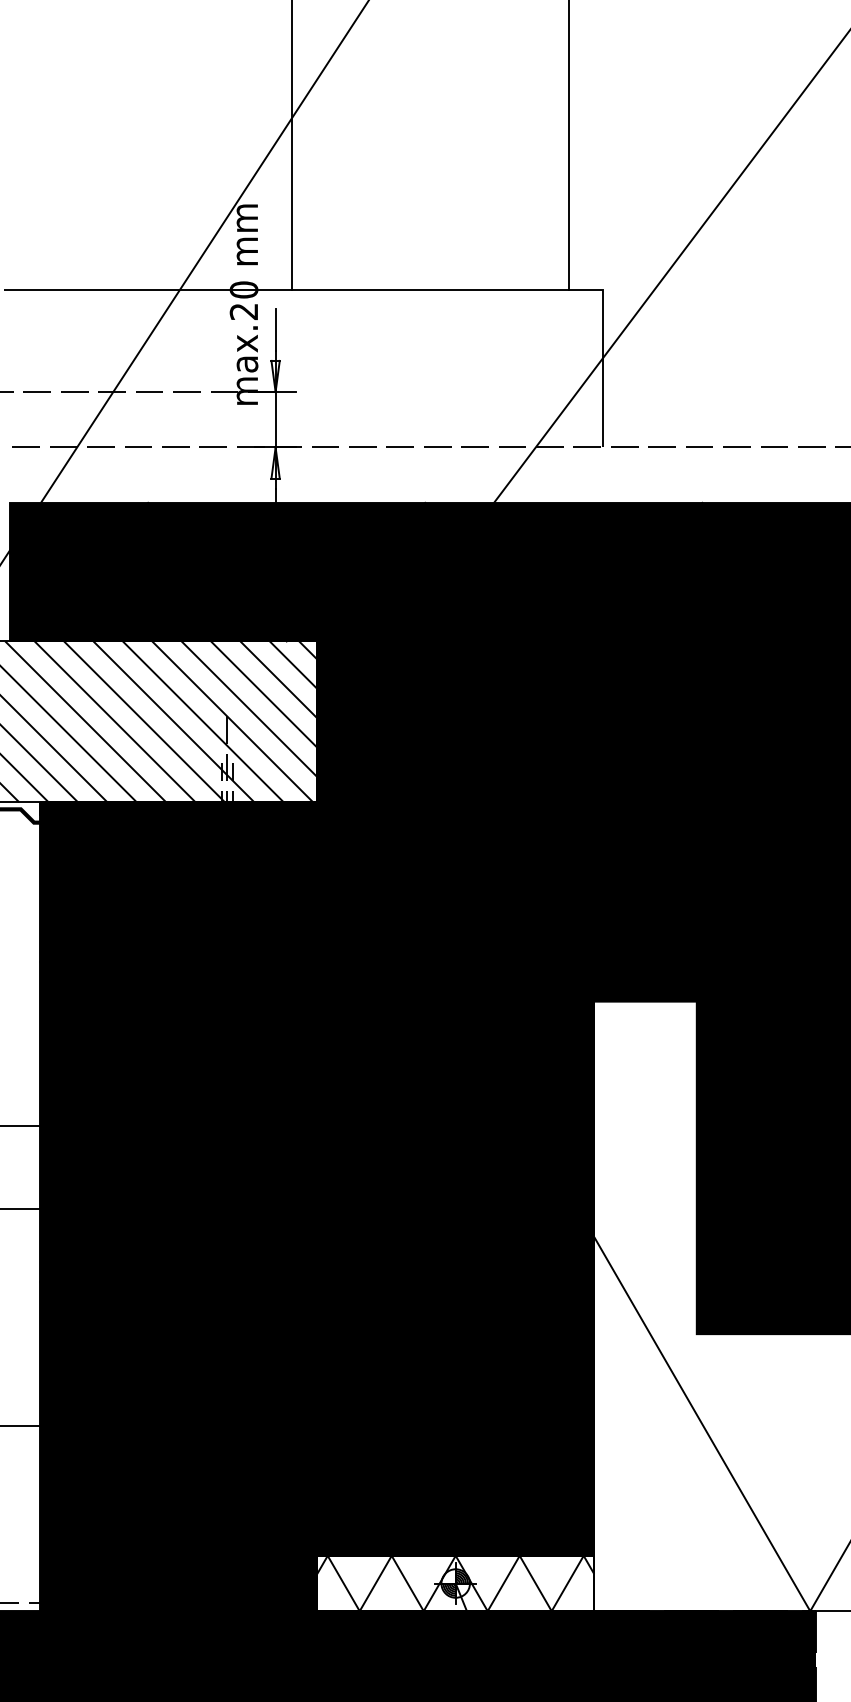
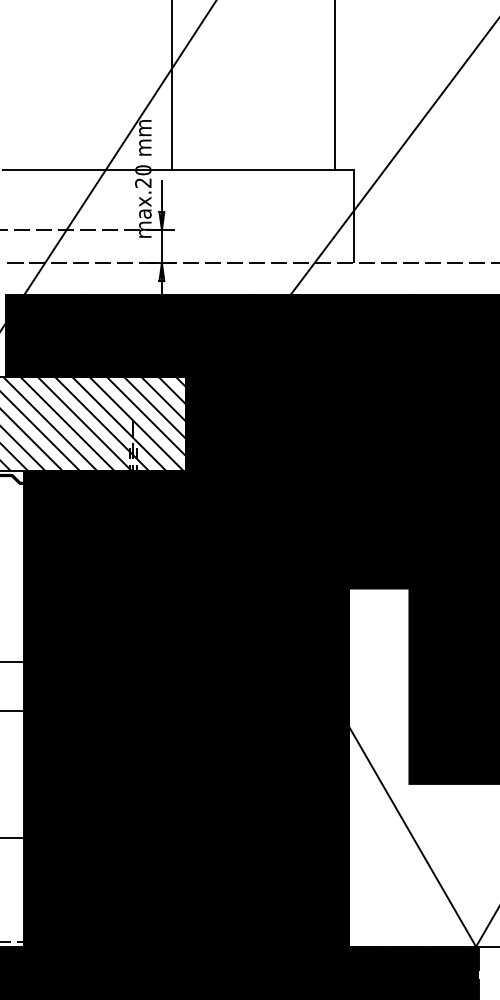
fill: (455, 1583) -> (267, 930), added

